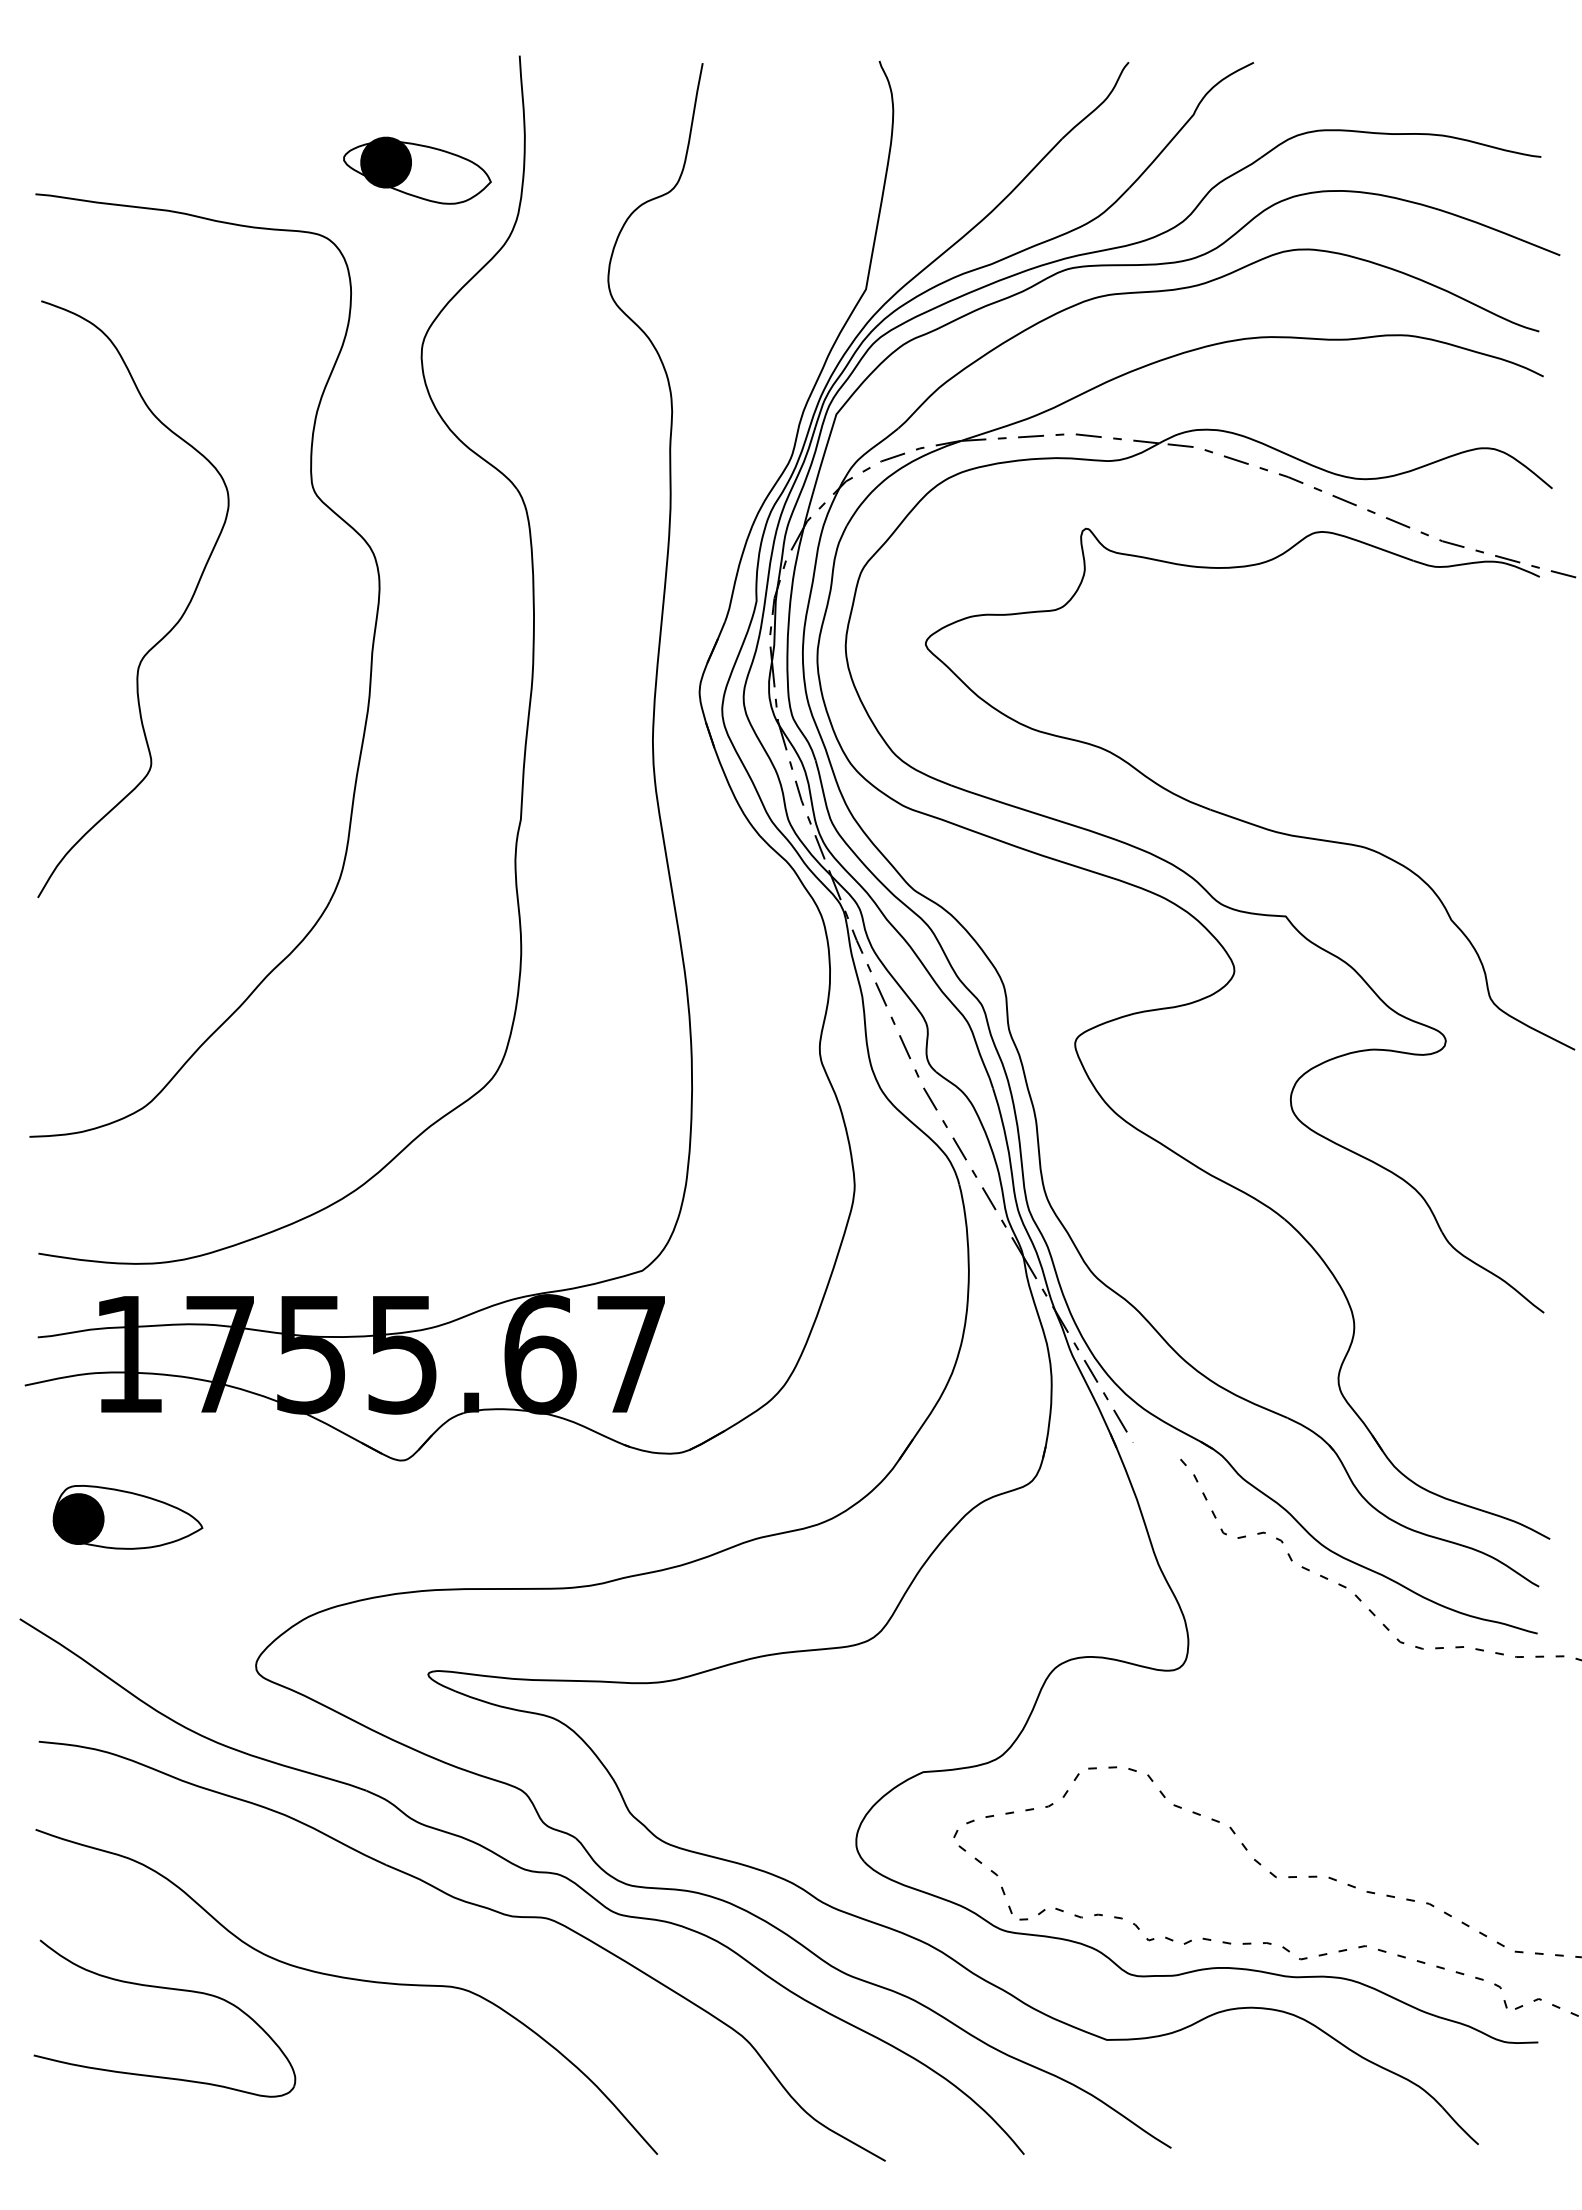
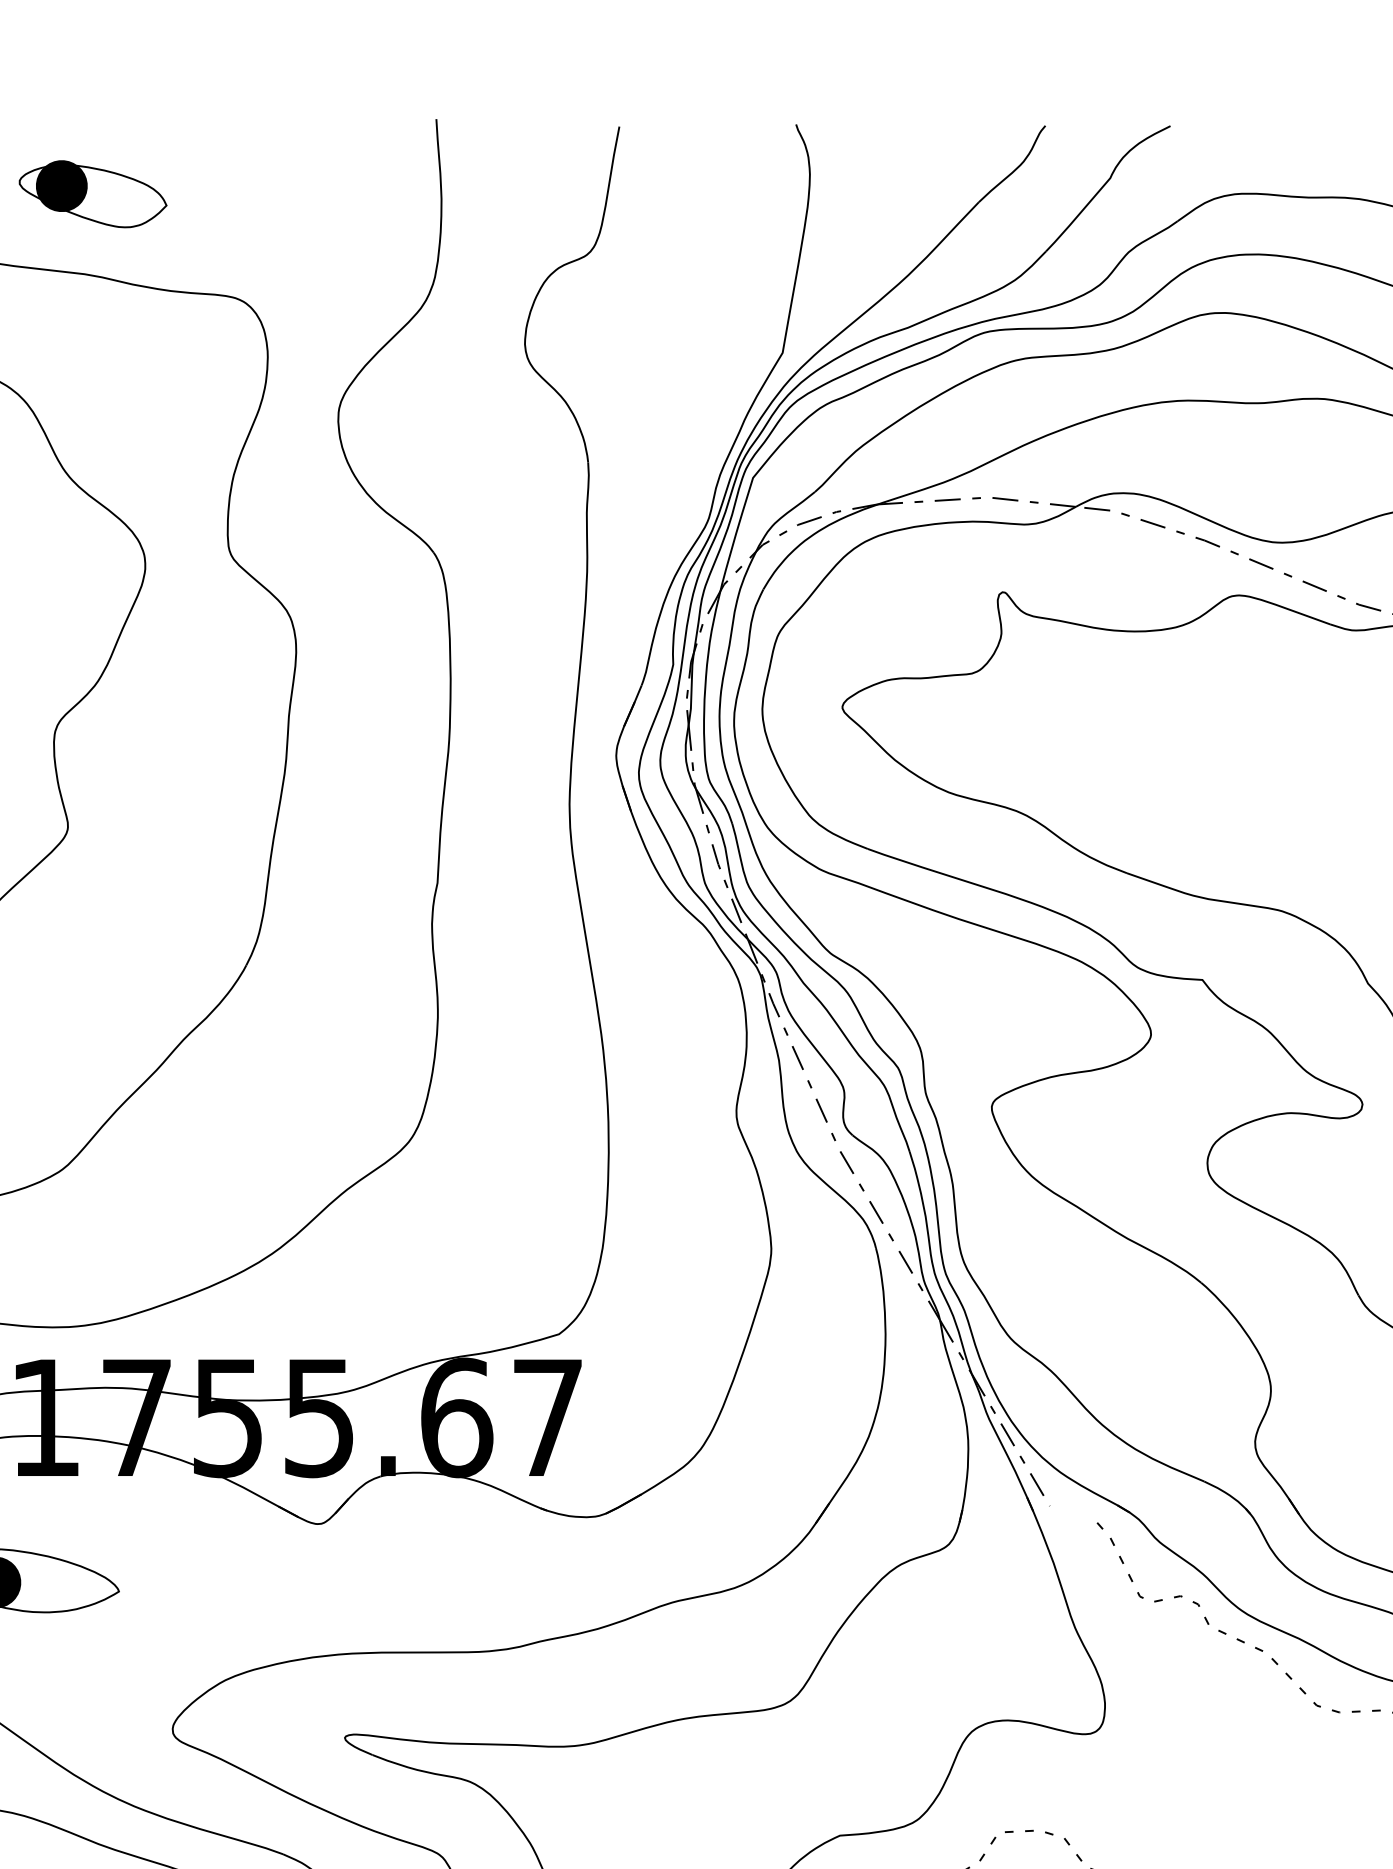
part: (417, 170) -> (93, 194), moved

